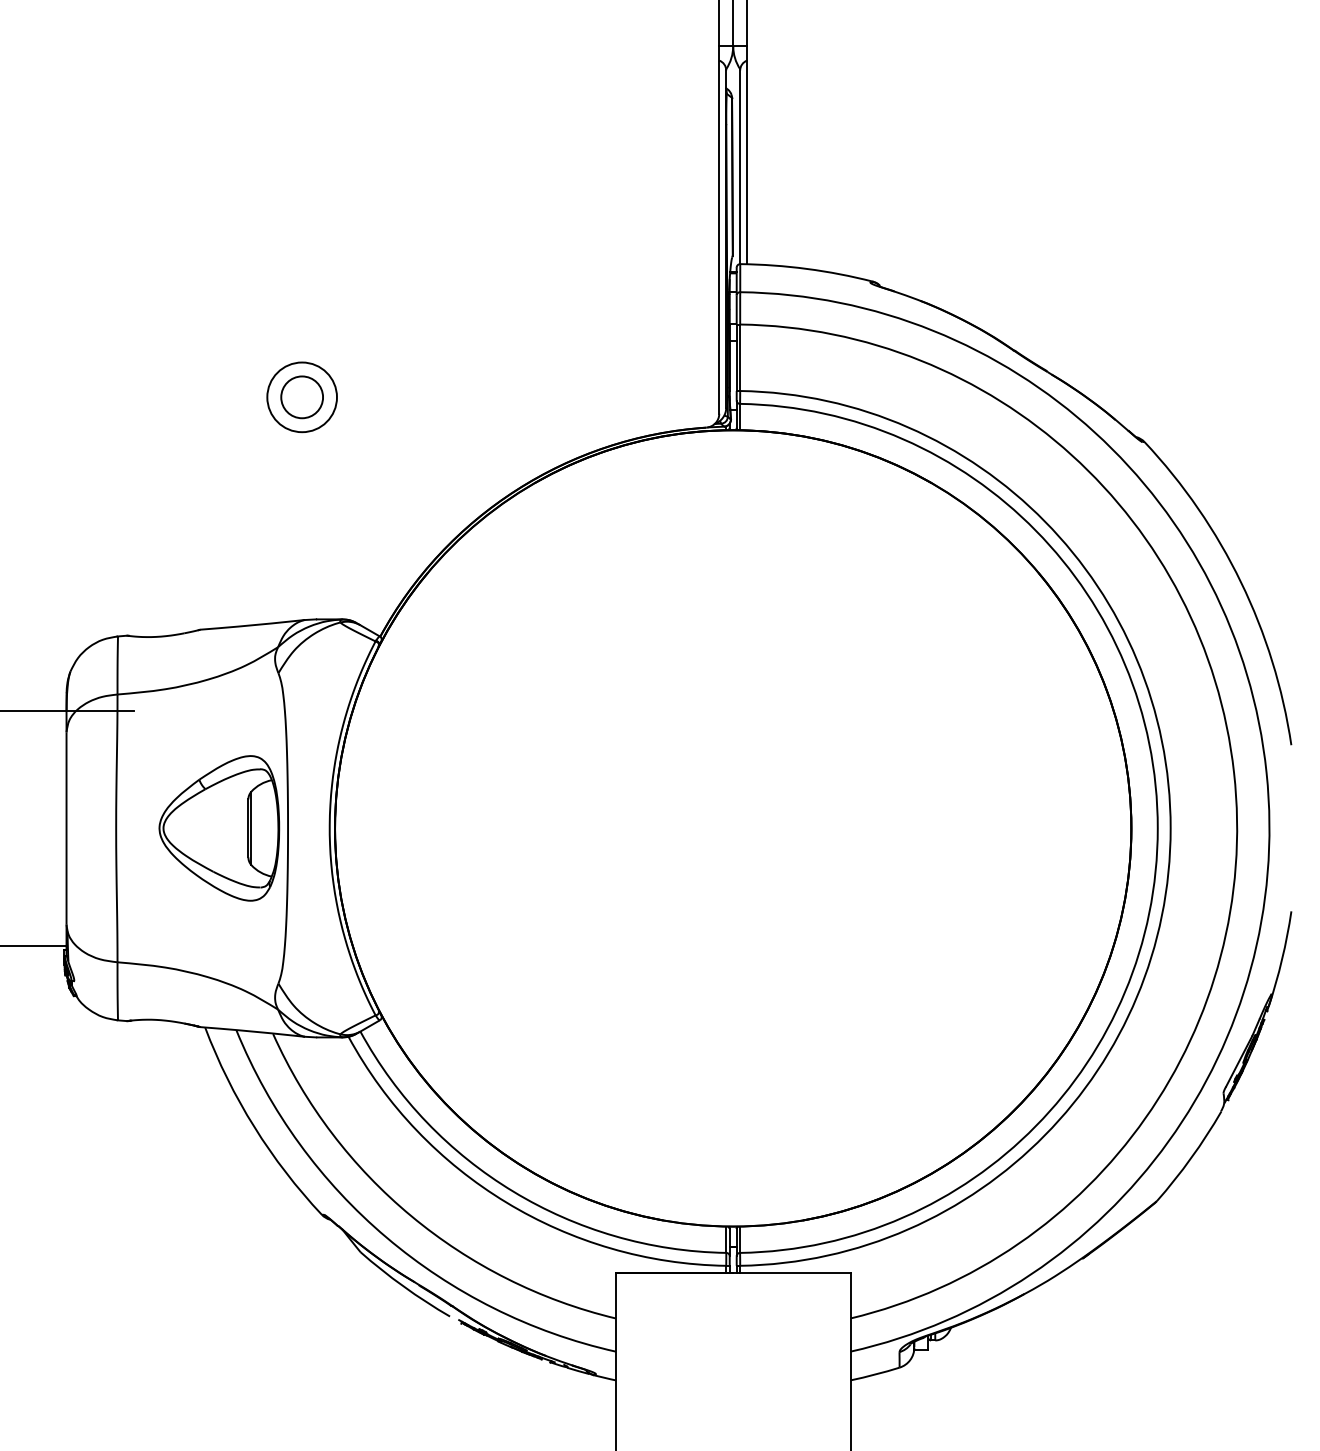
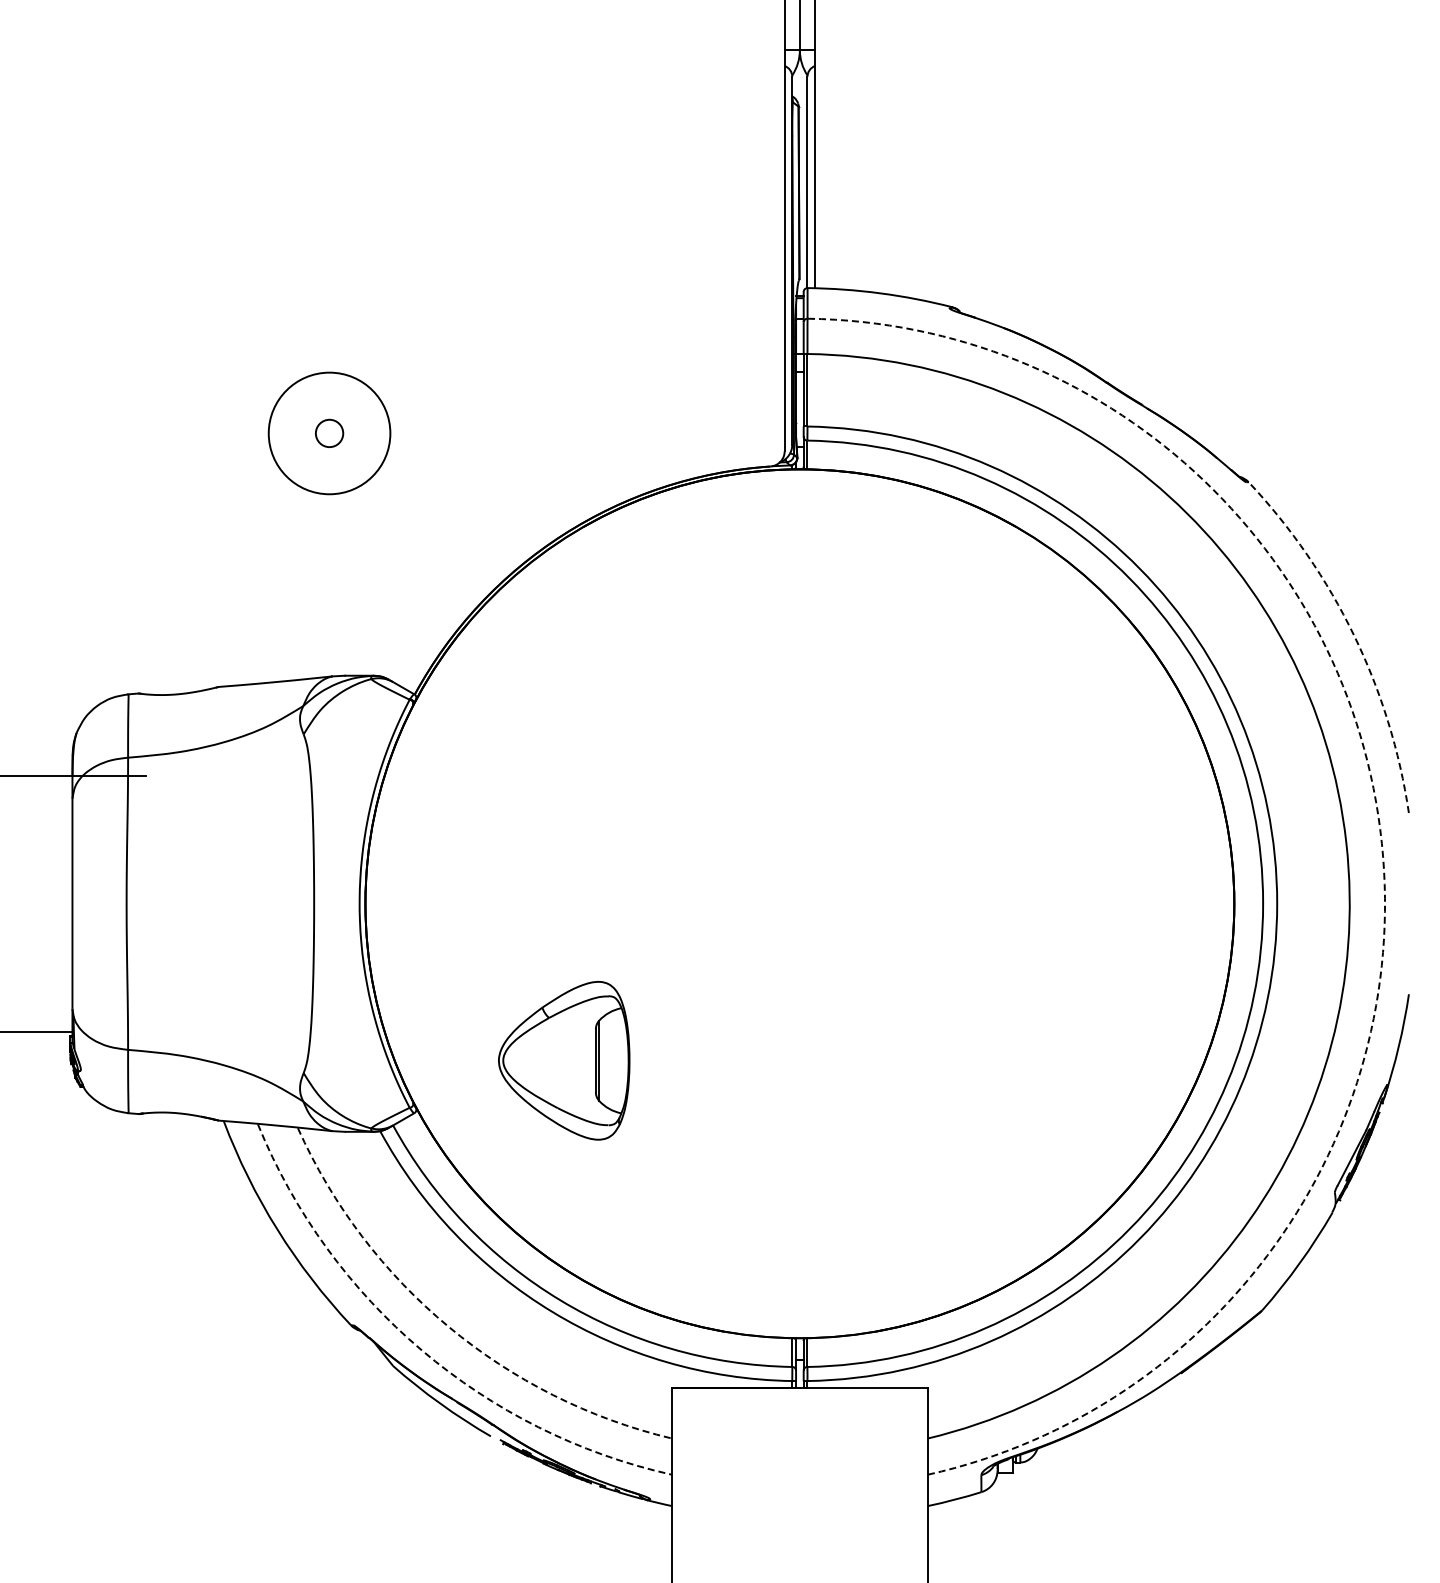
circle: (302, 397) -> (329, 433), size x0.6
circle: (302, 397) -> (329, 433), size x1.6
arc: (1241, 582) -> (1354, 635), solid -> dashed
arc: (1266, 773) -> (1381, 843), solid -> dashed
part: (219, 828) -> (564, 1060), moved
arc: (411, 1215) -> (448, 1326), solid -> dashed
arc: (386, 1237) -> (421, 1350), solid -> dashed

